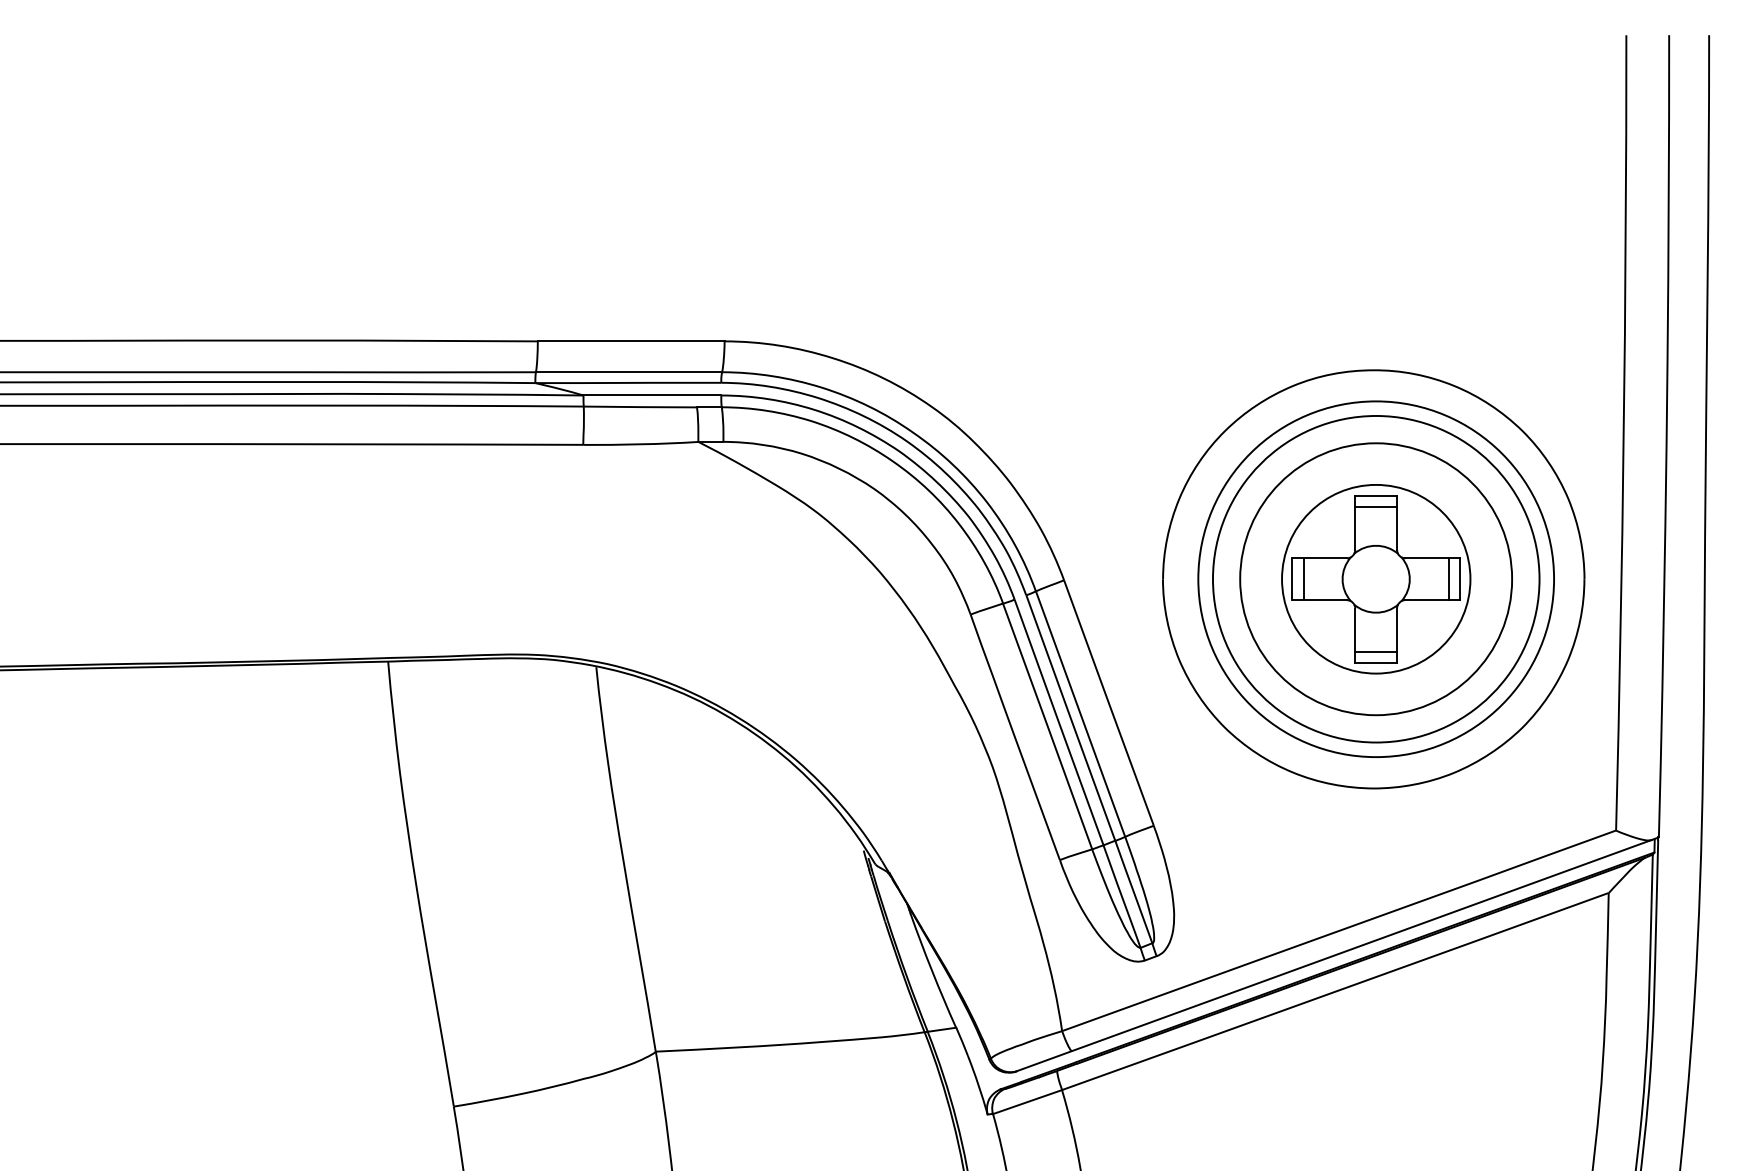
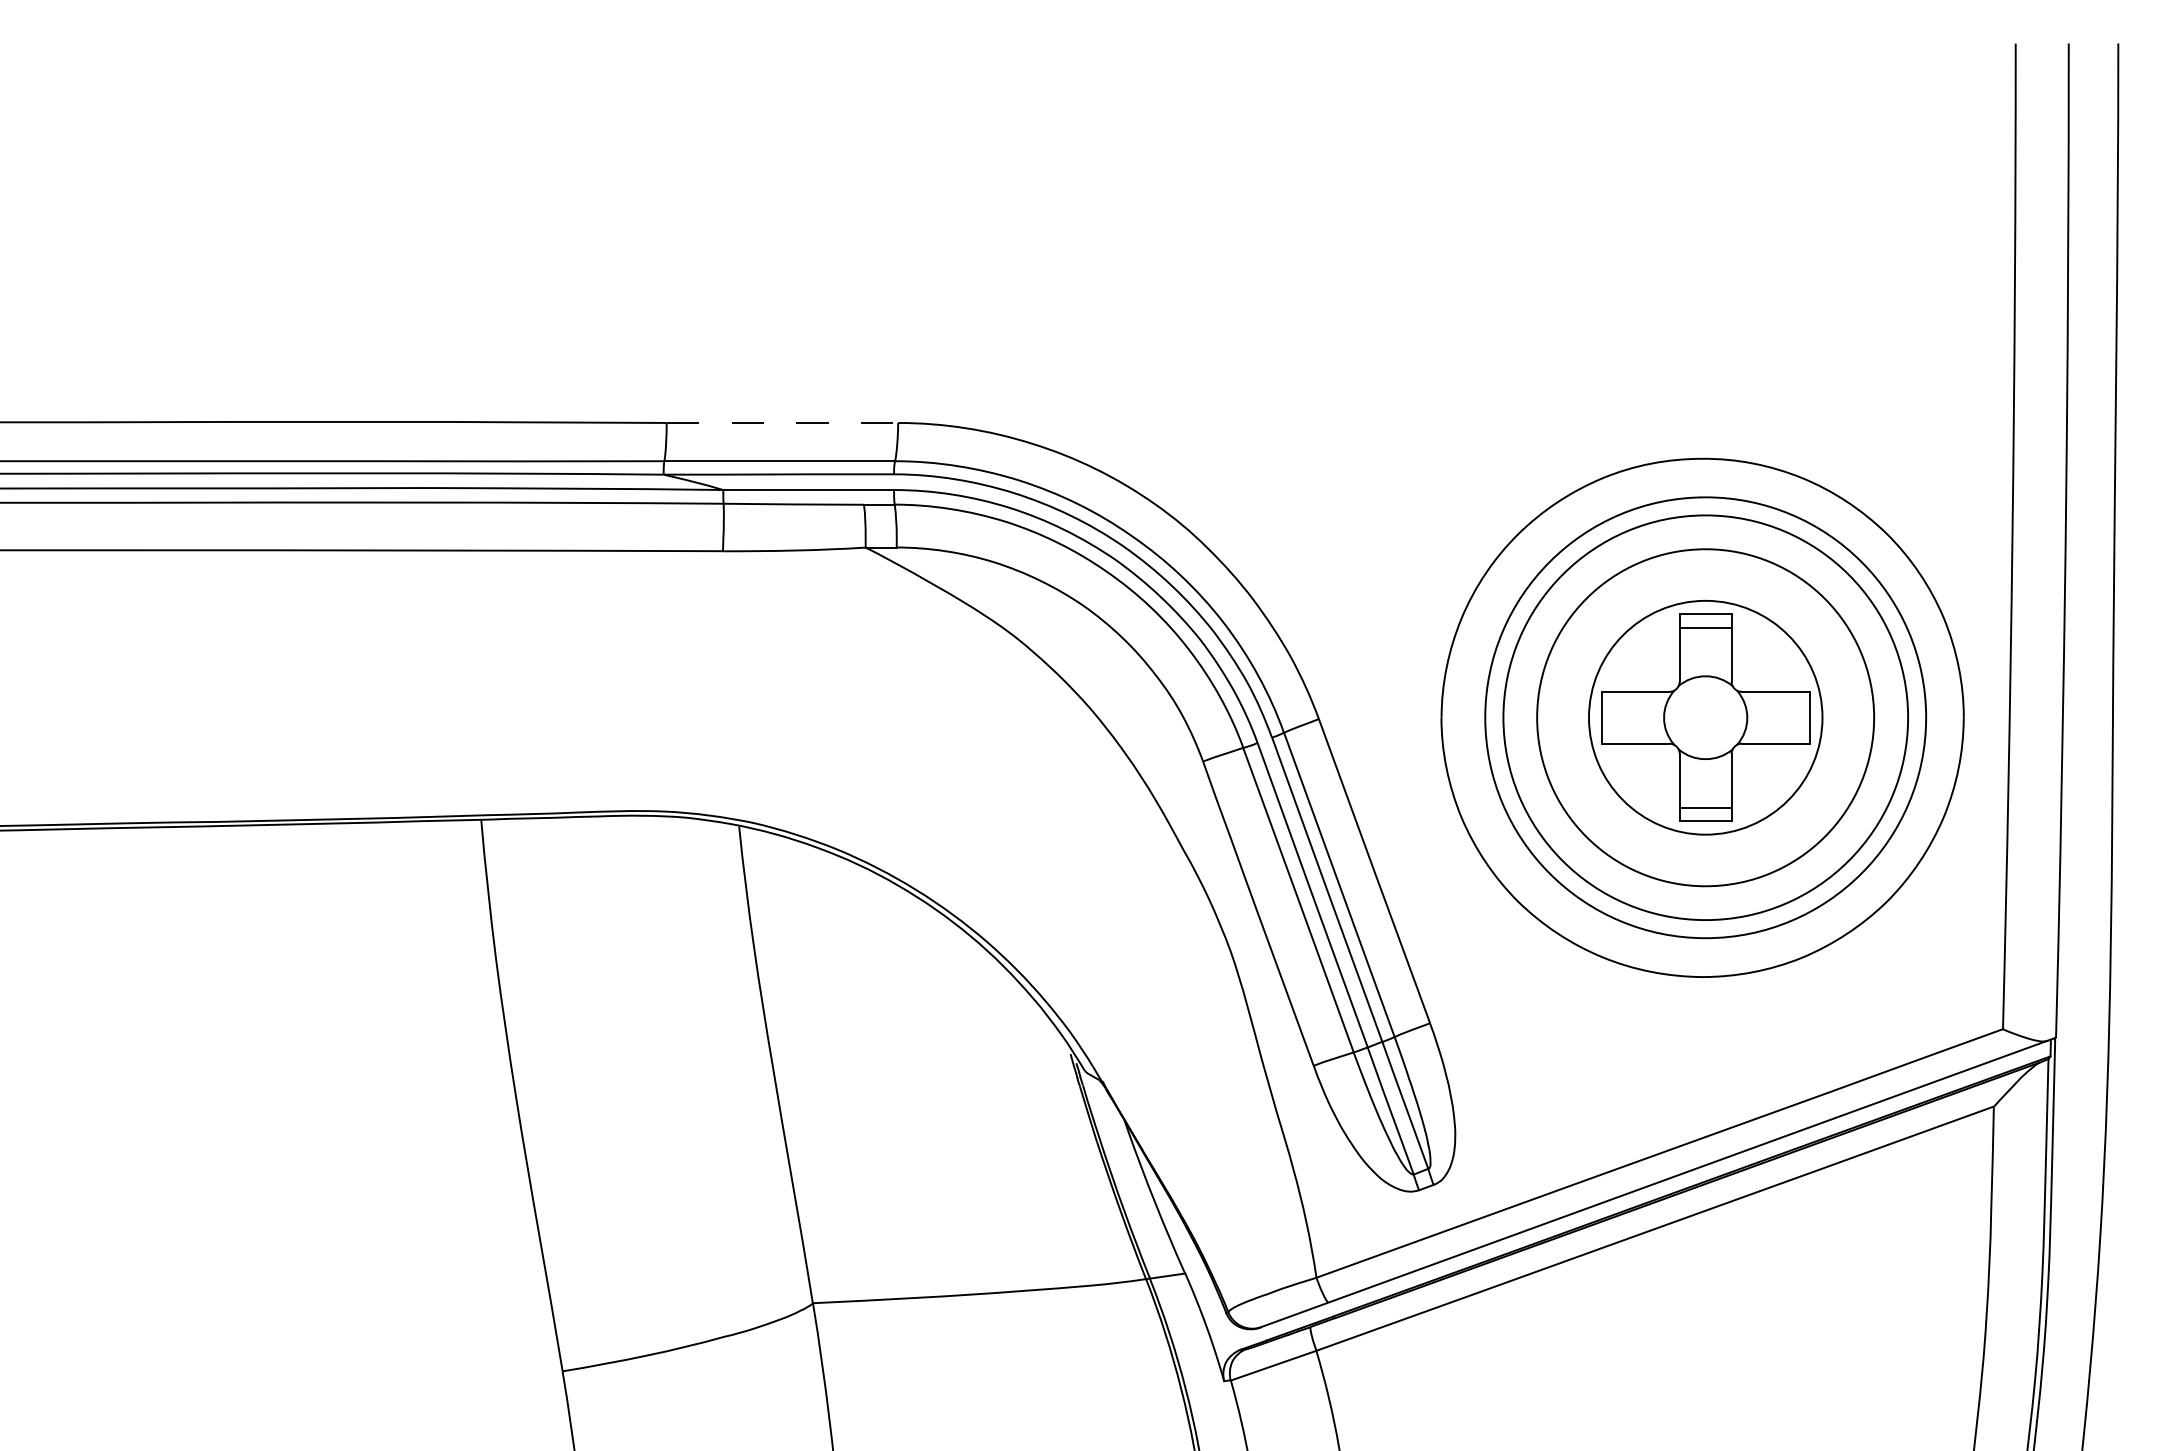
line: (631, 341) -> (782, 423), solid -> dashed
line: (1303, 579) -> (1615, 718), removed
line: (1448, 579) -> (1795, 718), removed

